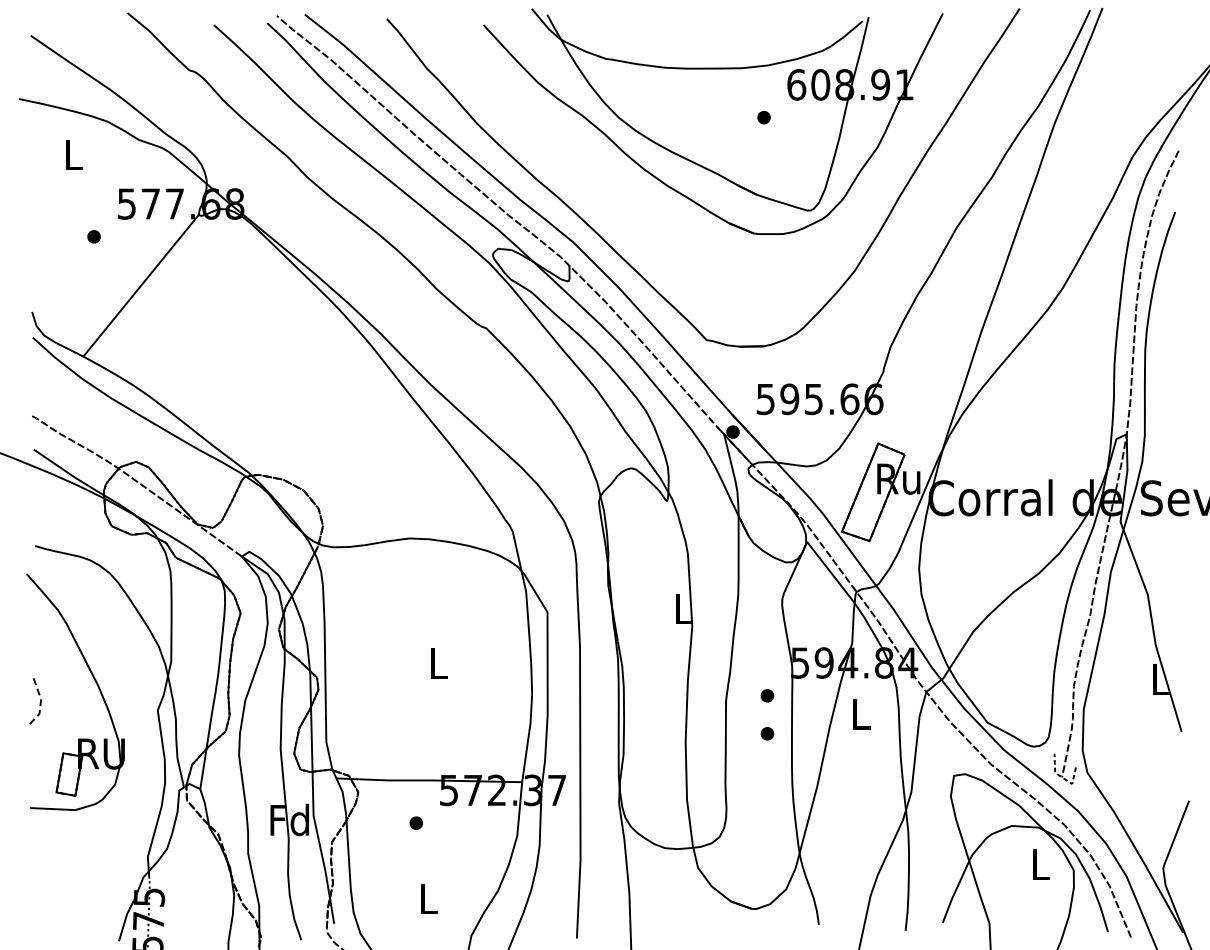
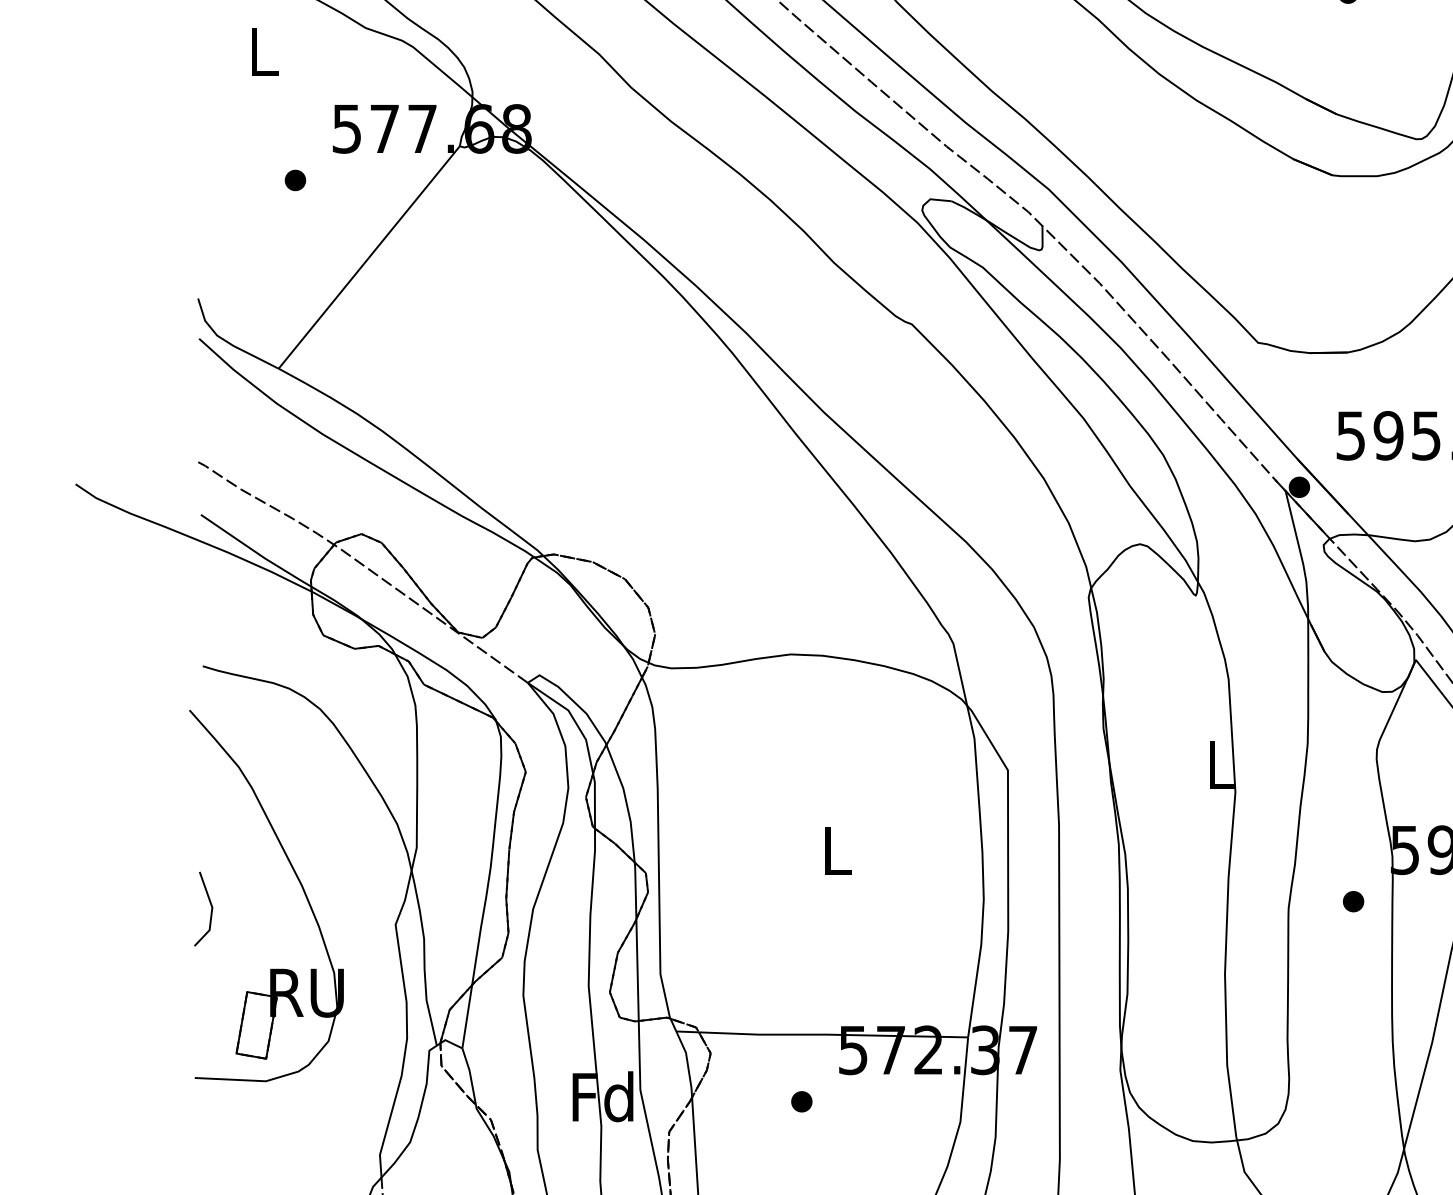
line: (40, 701) -> (211, 910), dashed -> solid
part: (767, 733) -> (1353, 960), removed

